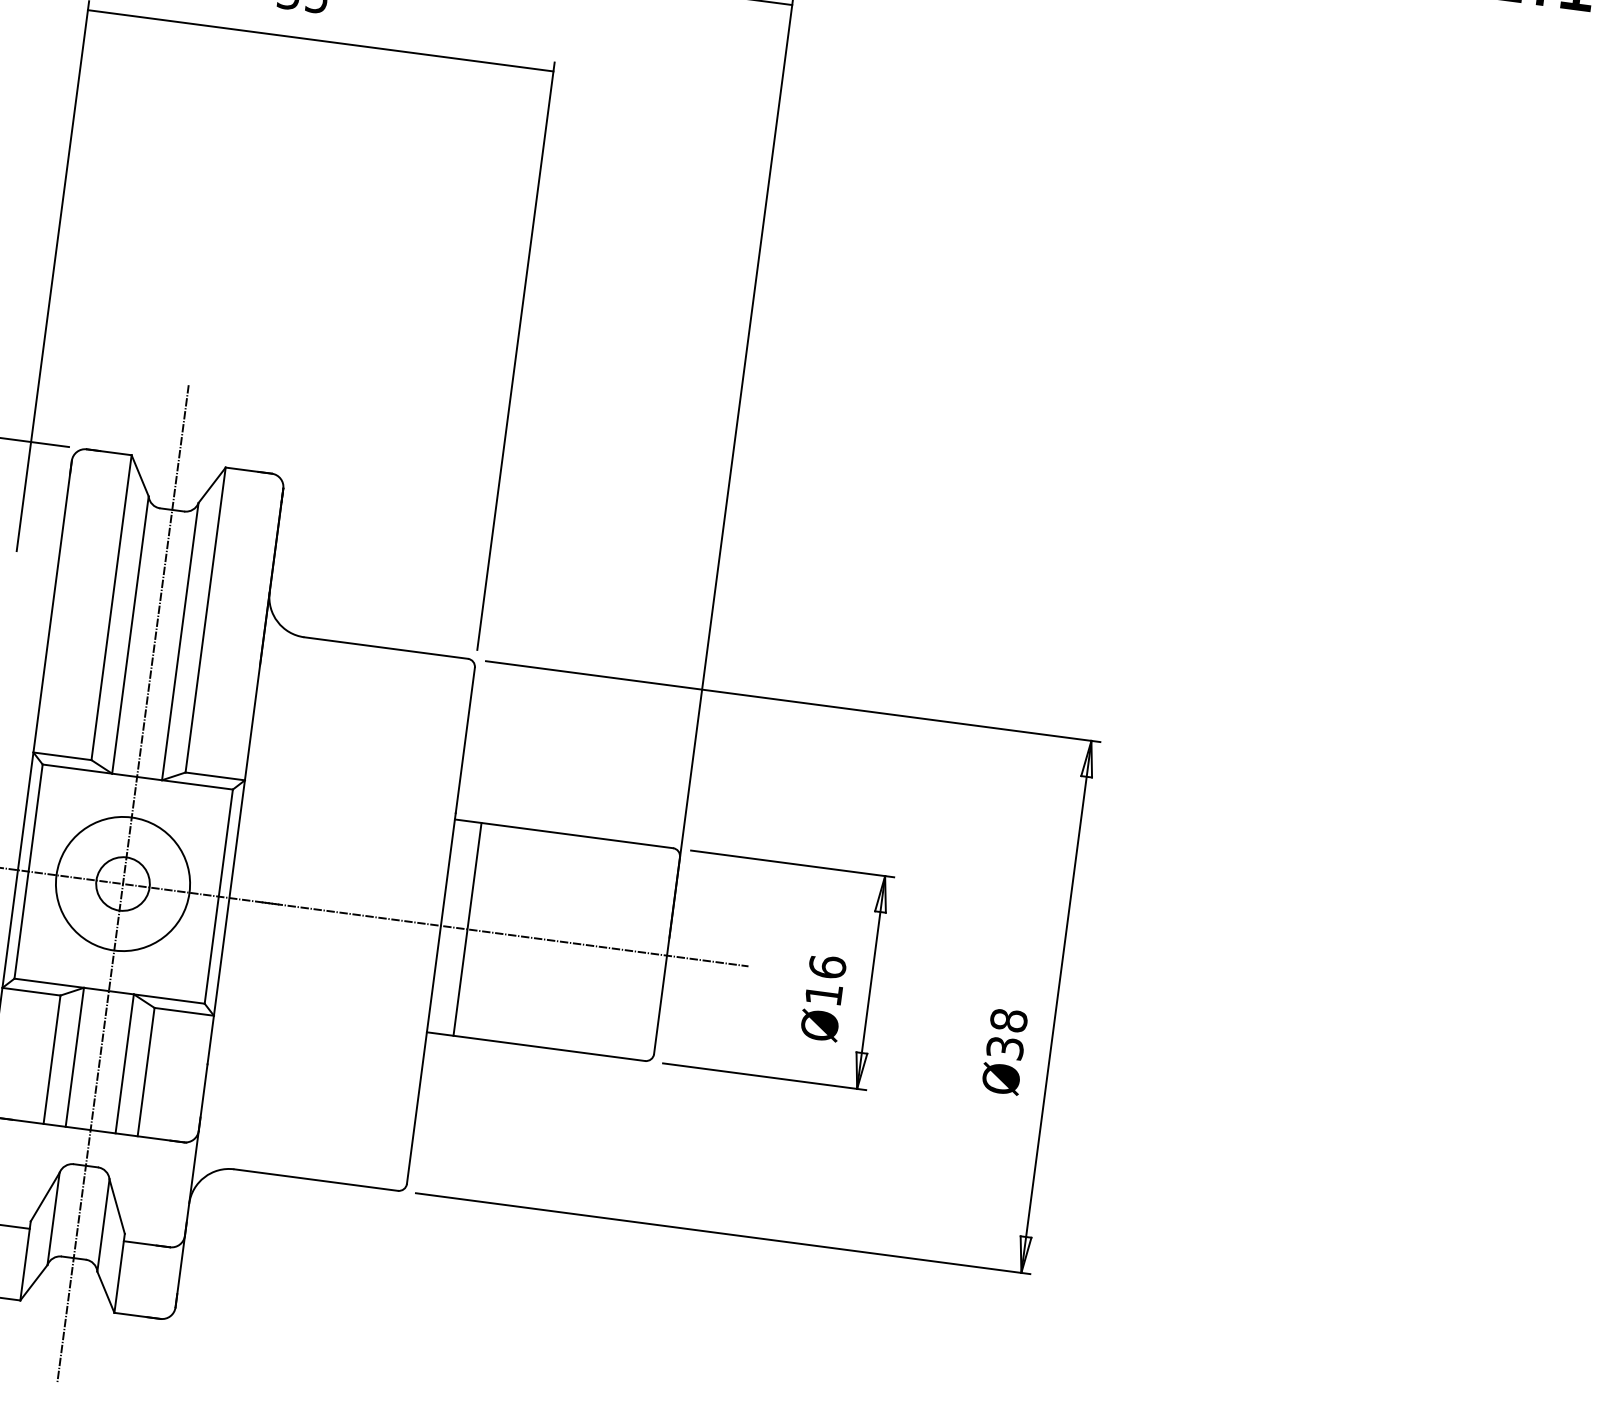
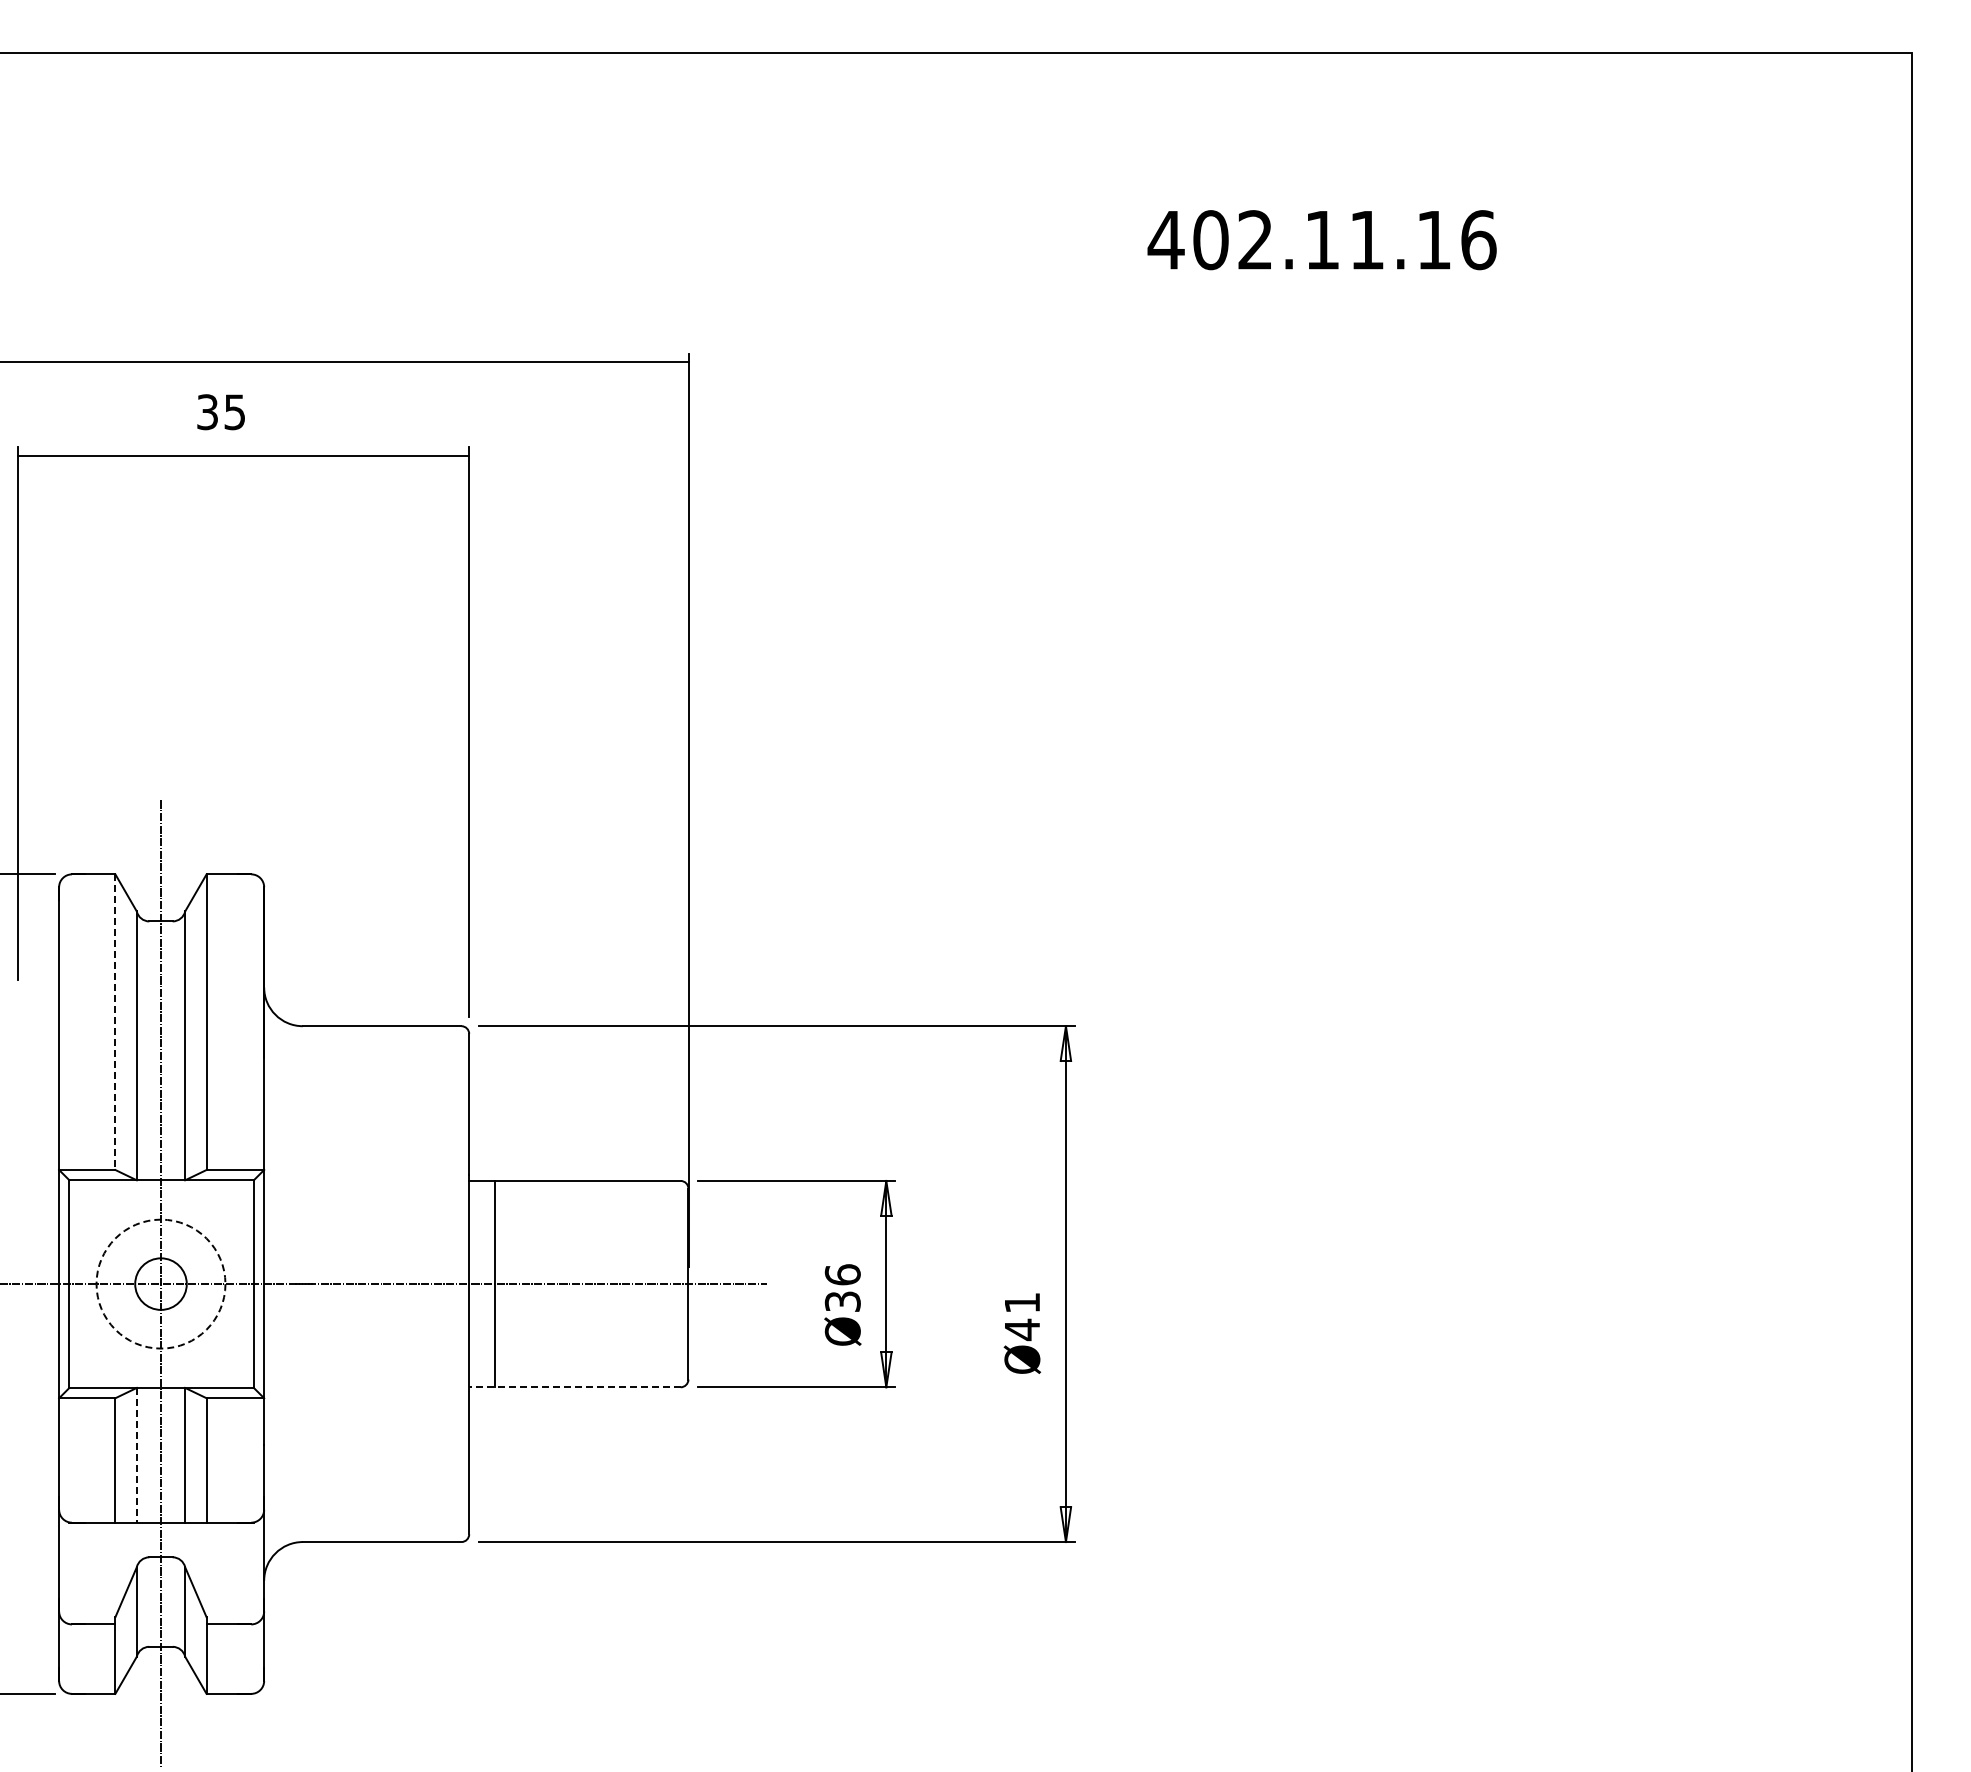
line: (111, 608) -> (115, 1022), solid -> dashed
circle: (122, 883) -> (160, 1283), solid -> dashed
text: (823, 994) -> (842, 1301), Ø16 -> Ø36
text: (1007, 1034) -> (1022, 1316), Ø38 -> Ø41
line: (535, 1046) -> (574, 1387), solid -> dashed
line: (74, 1057) -> (136, 1455), solid -> dashed

